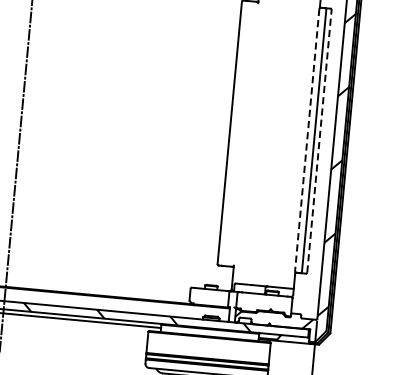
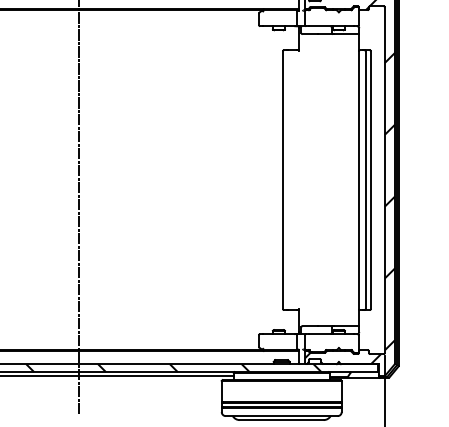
line: (306, 140) -> (358, 180), dashed -> solid
line: (318, 141) -> (370, 180), dashed -> solid

